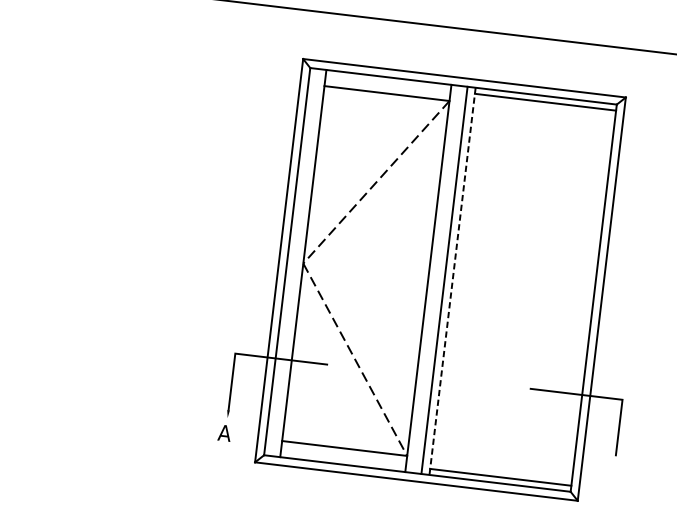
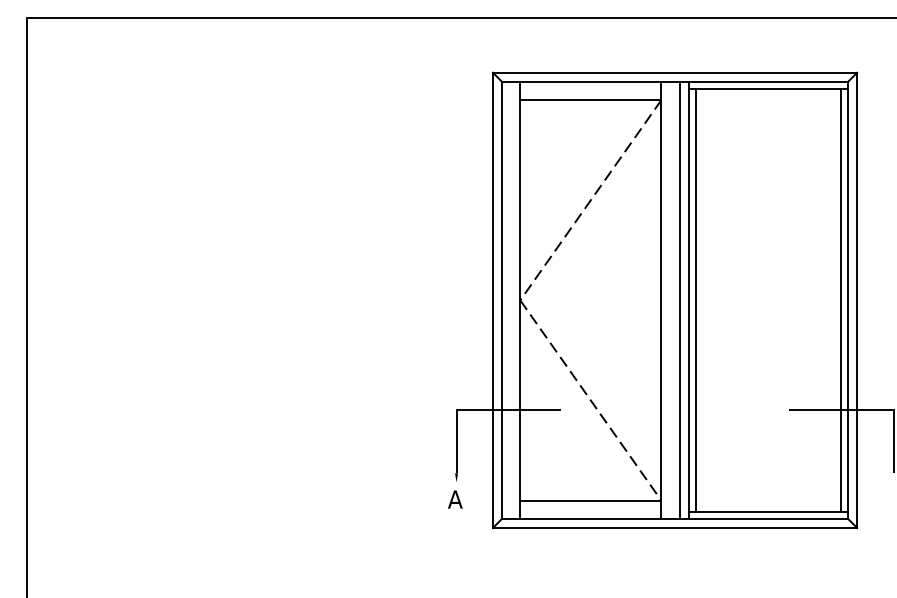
line: (452, 281) -> (688, 300), dashed -> solid
line: (458, 282) -> (695, 300), added
line: (587, 297) -> (841, 300), added

